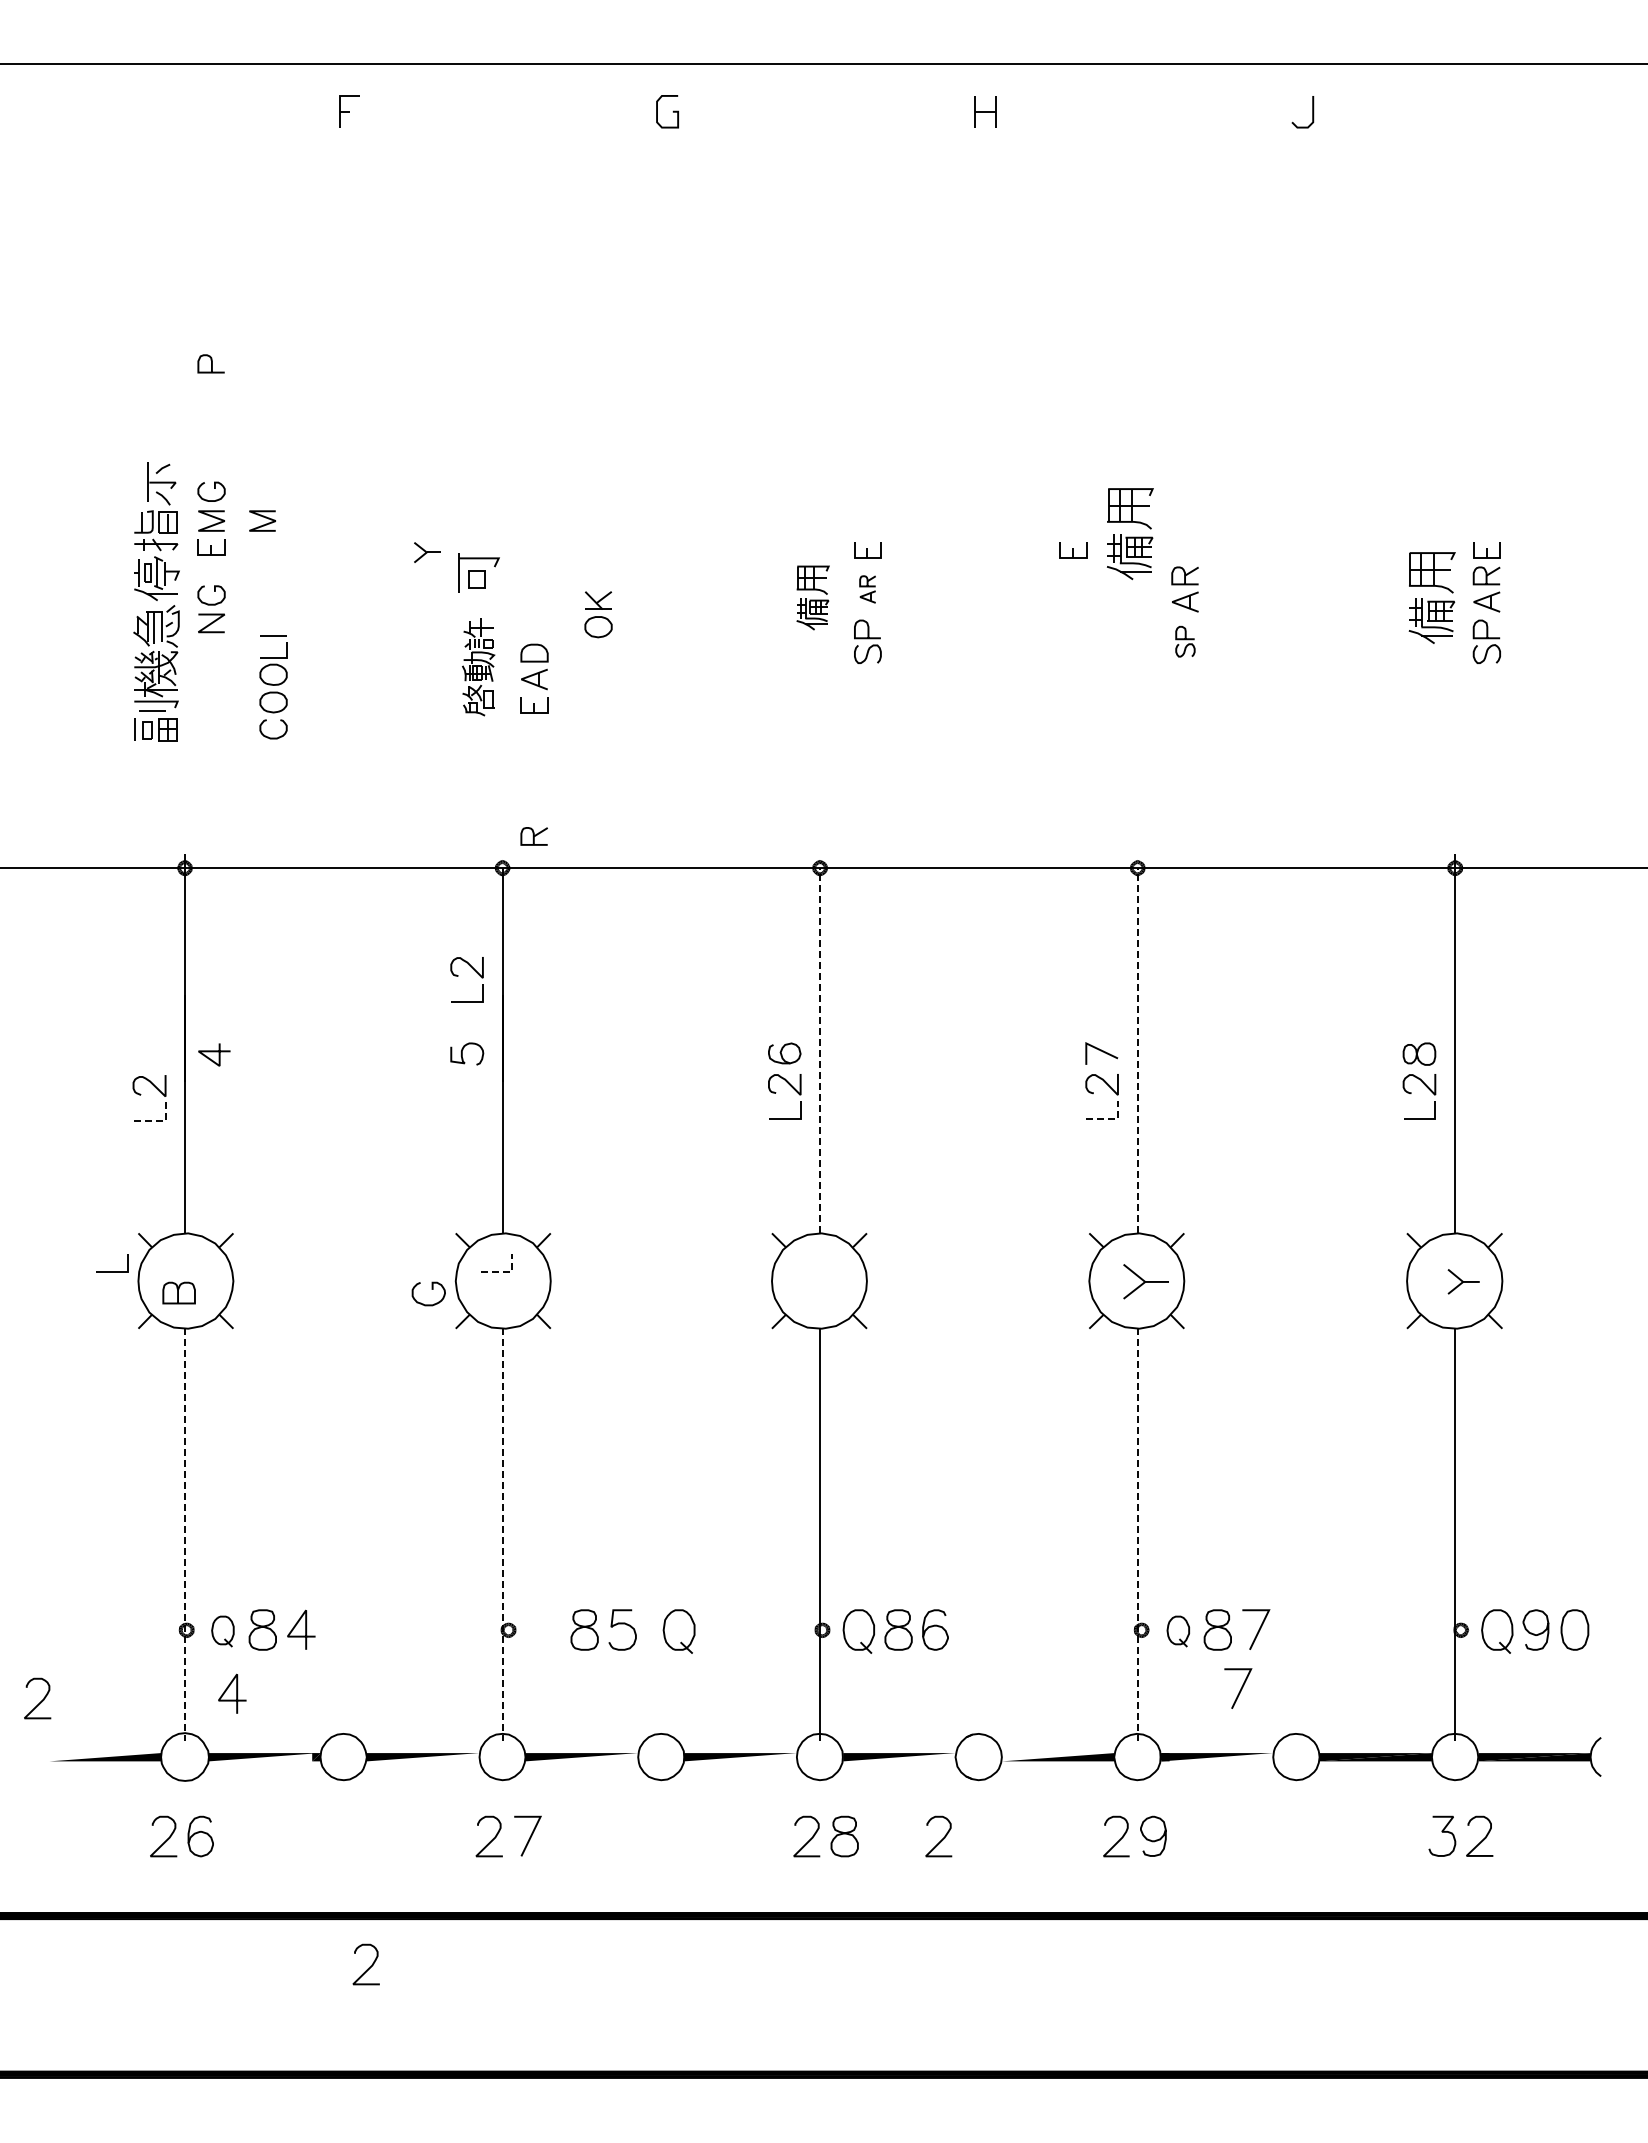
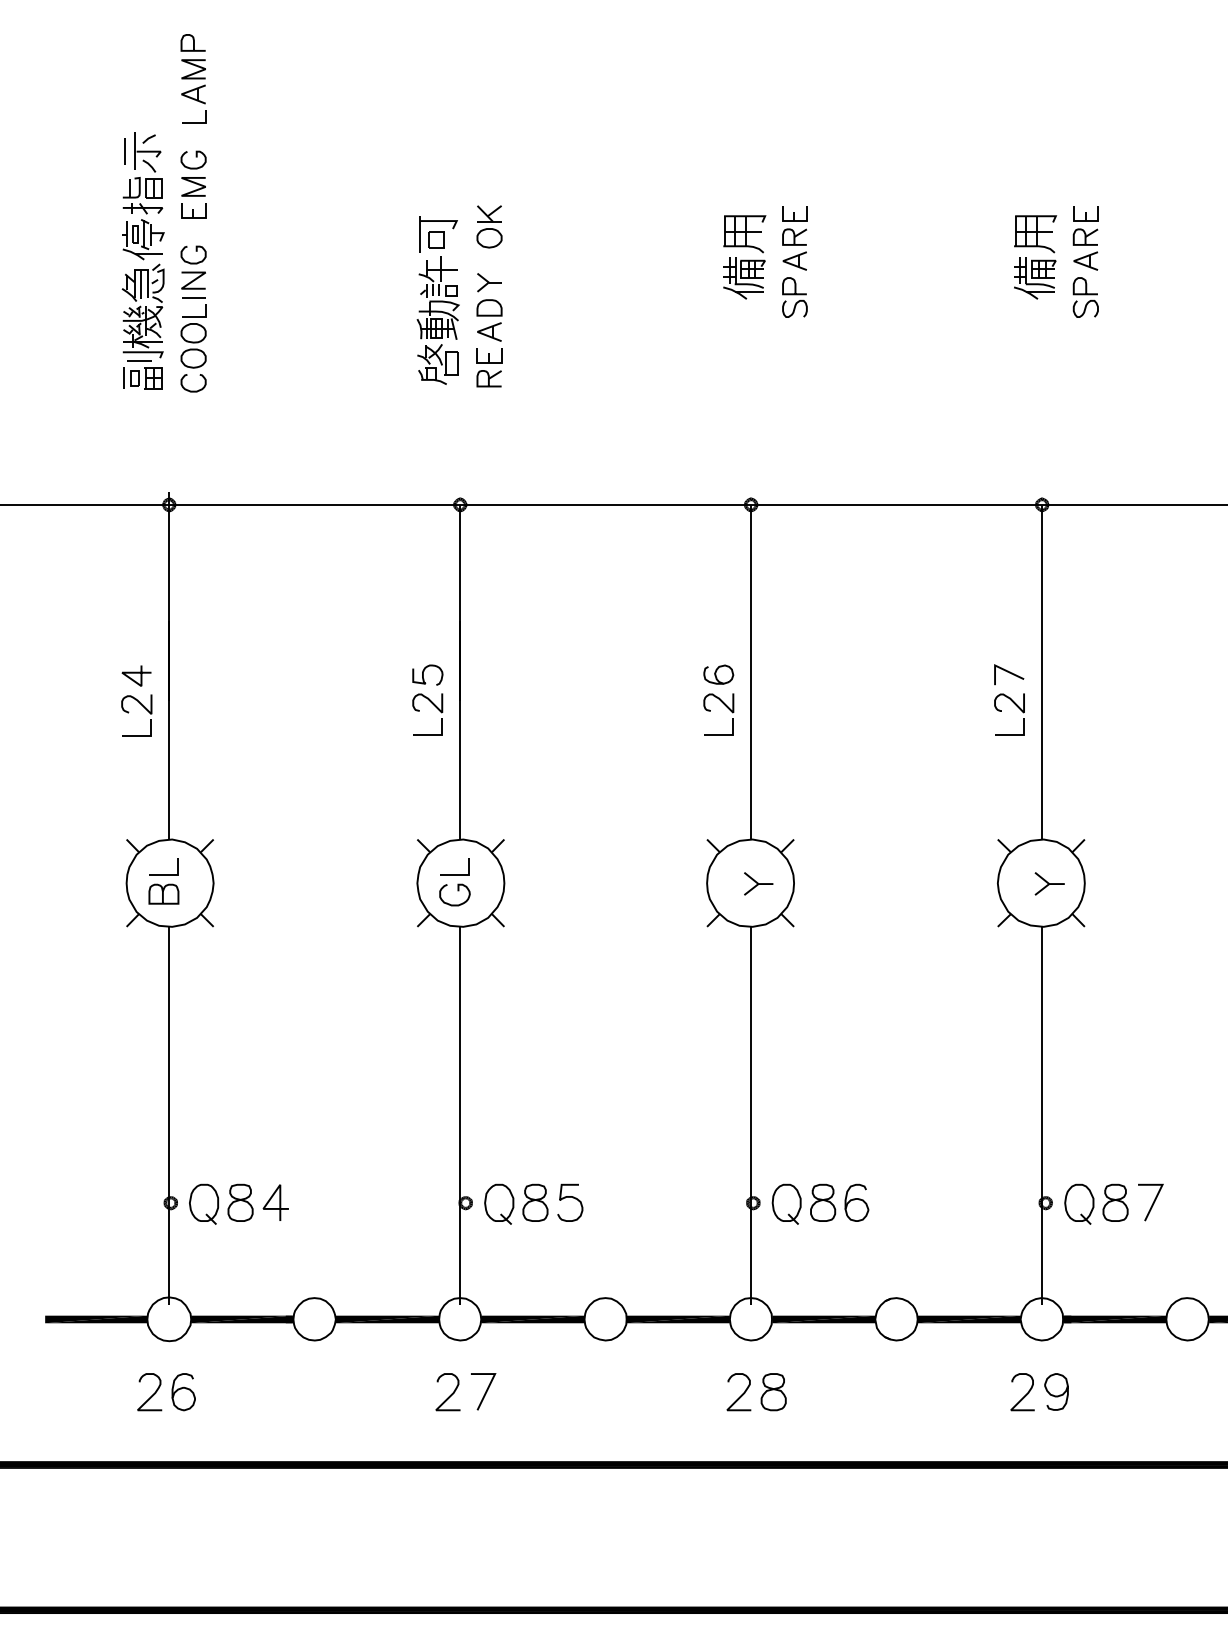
part: (211, 416) -> (193, 91), added
line: (135, 482) -> (123, 151), added
line: (262, 517) -> (240, 183), removed
part: (1130, 534) -> (1035, 257), moved
part: (1073, 550) -> (1085, 213), moved
part: (427, 552) -> (489, 282), moved
part: (867, 589) -> (794, 249), size x1.67
part: (812, 597) -> (744, 256), size x1.43
part: (598, 614) -> (489, 226), moved
part: (1185, 641) -> (1085, 297), size x1.43
part: (478, 666) -> (438, 320), size x1.43
part: (273, 687) -> (193, 344), moved
part: (533, 836) -> (488, 378), moved
part: (458, 976) -> (419, 711), moved
line: (819, 1050) -> (750, 671), dashed -> solid
line: (1137, 1050) -> (1041, 671), dashed -> solid
line: (214, 1052) -> (136, 673), moved
line: (1112, 1119) -> (1019, 735), dashed -> solid
line: (159, 1120) -> (145, 736), dashed -> solid
line: (112, 1271) -> (164, 874), moved
line: (506, 1271) -> (463, 874), dashed -> solid
part: (828, 1281) -> (758, 883), added
part: (1145, 1281) -> (1049, 883), size x0.71
curve: (431, 1289) -> (457, 890), moved
line: (184, 1534) -> (168, 1115), dashed -> solid
line: (502, 1534) -> (460, 1115), dashed -> solid
line: (1137, 1534) -> (1041, 1115), dashed -> solid
part: (222, 1631) -> (203, 1204), size x1.43
part: (678, 1631) -> (498, 1204), moved
part: (1178, 1631) -> (1079, 1204), size x1.43
line: (1240, 1688) -> (1136, 1256), removed
line: (236, 1693) -> (216, 1261), removed
curve: (40, 1701) -> (36, 1268), removed
fill: (105, 1757) -> (96, 1319), added
fill: (263, 1757) -> (241, 1319), added
fill: (422, 1757) -> (386, 1319), added
fill: (581, 1757) -> (532, 1319), added
fill: (740, 1757) -> (678, 1319), added
fill: (899, 1757) -> (823, 1319), added
fill: (1057, 1757) -> (968, 1319), added
fill: (1216, 1757) -> (1114, 1319), added
curve: (941, 1839) -> (862, 1394), removed
curve: (368, 1967) -> (337, 1512), removed

